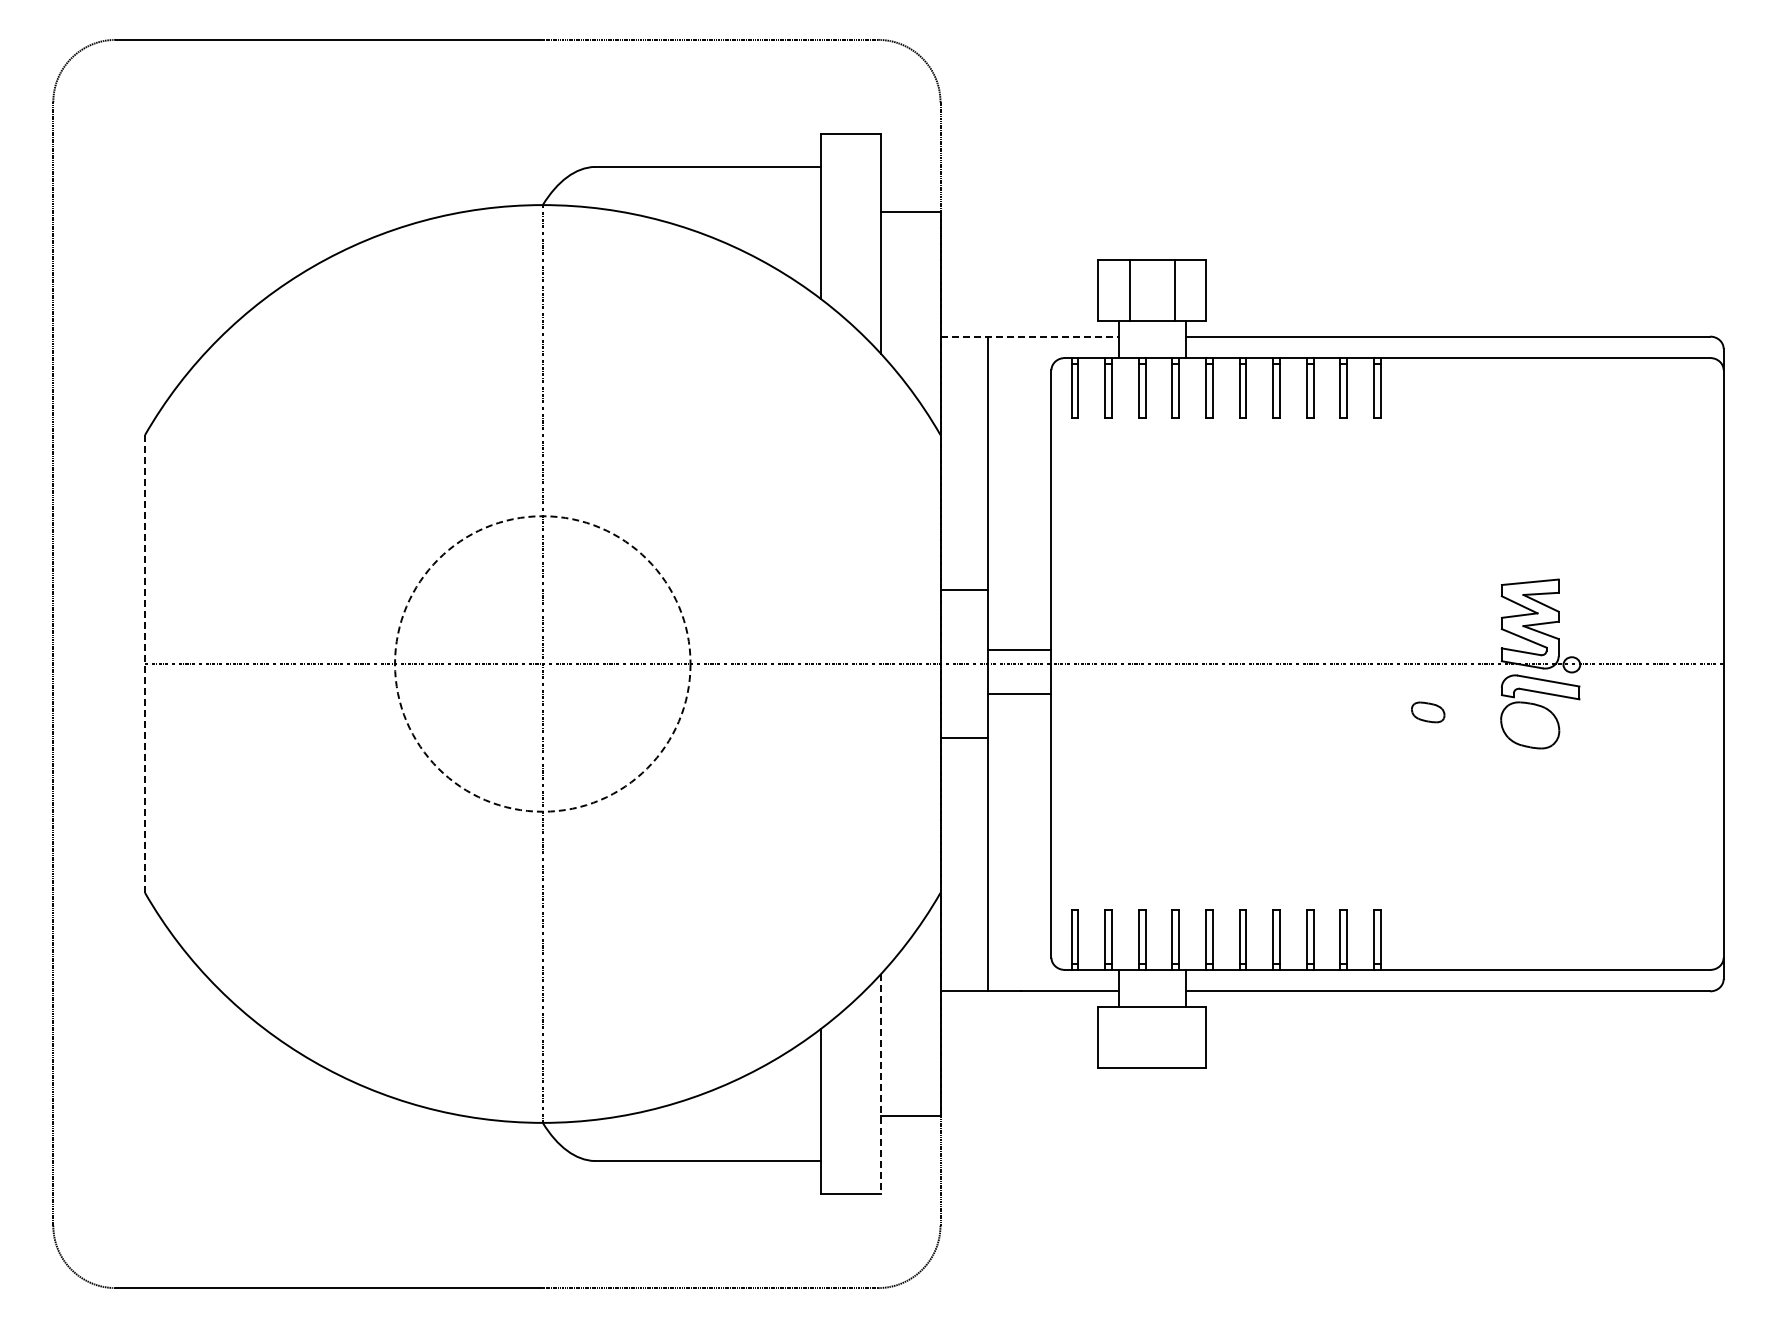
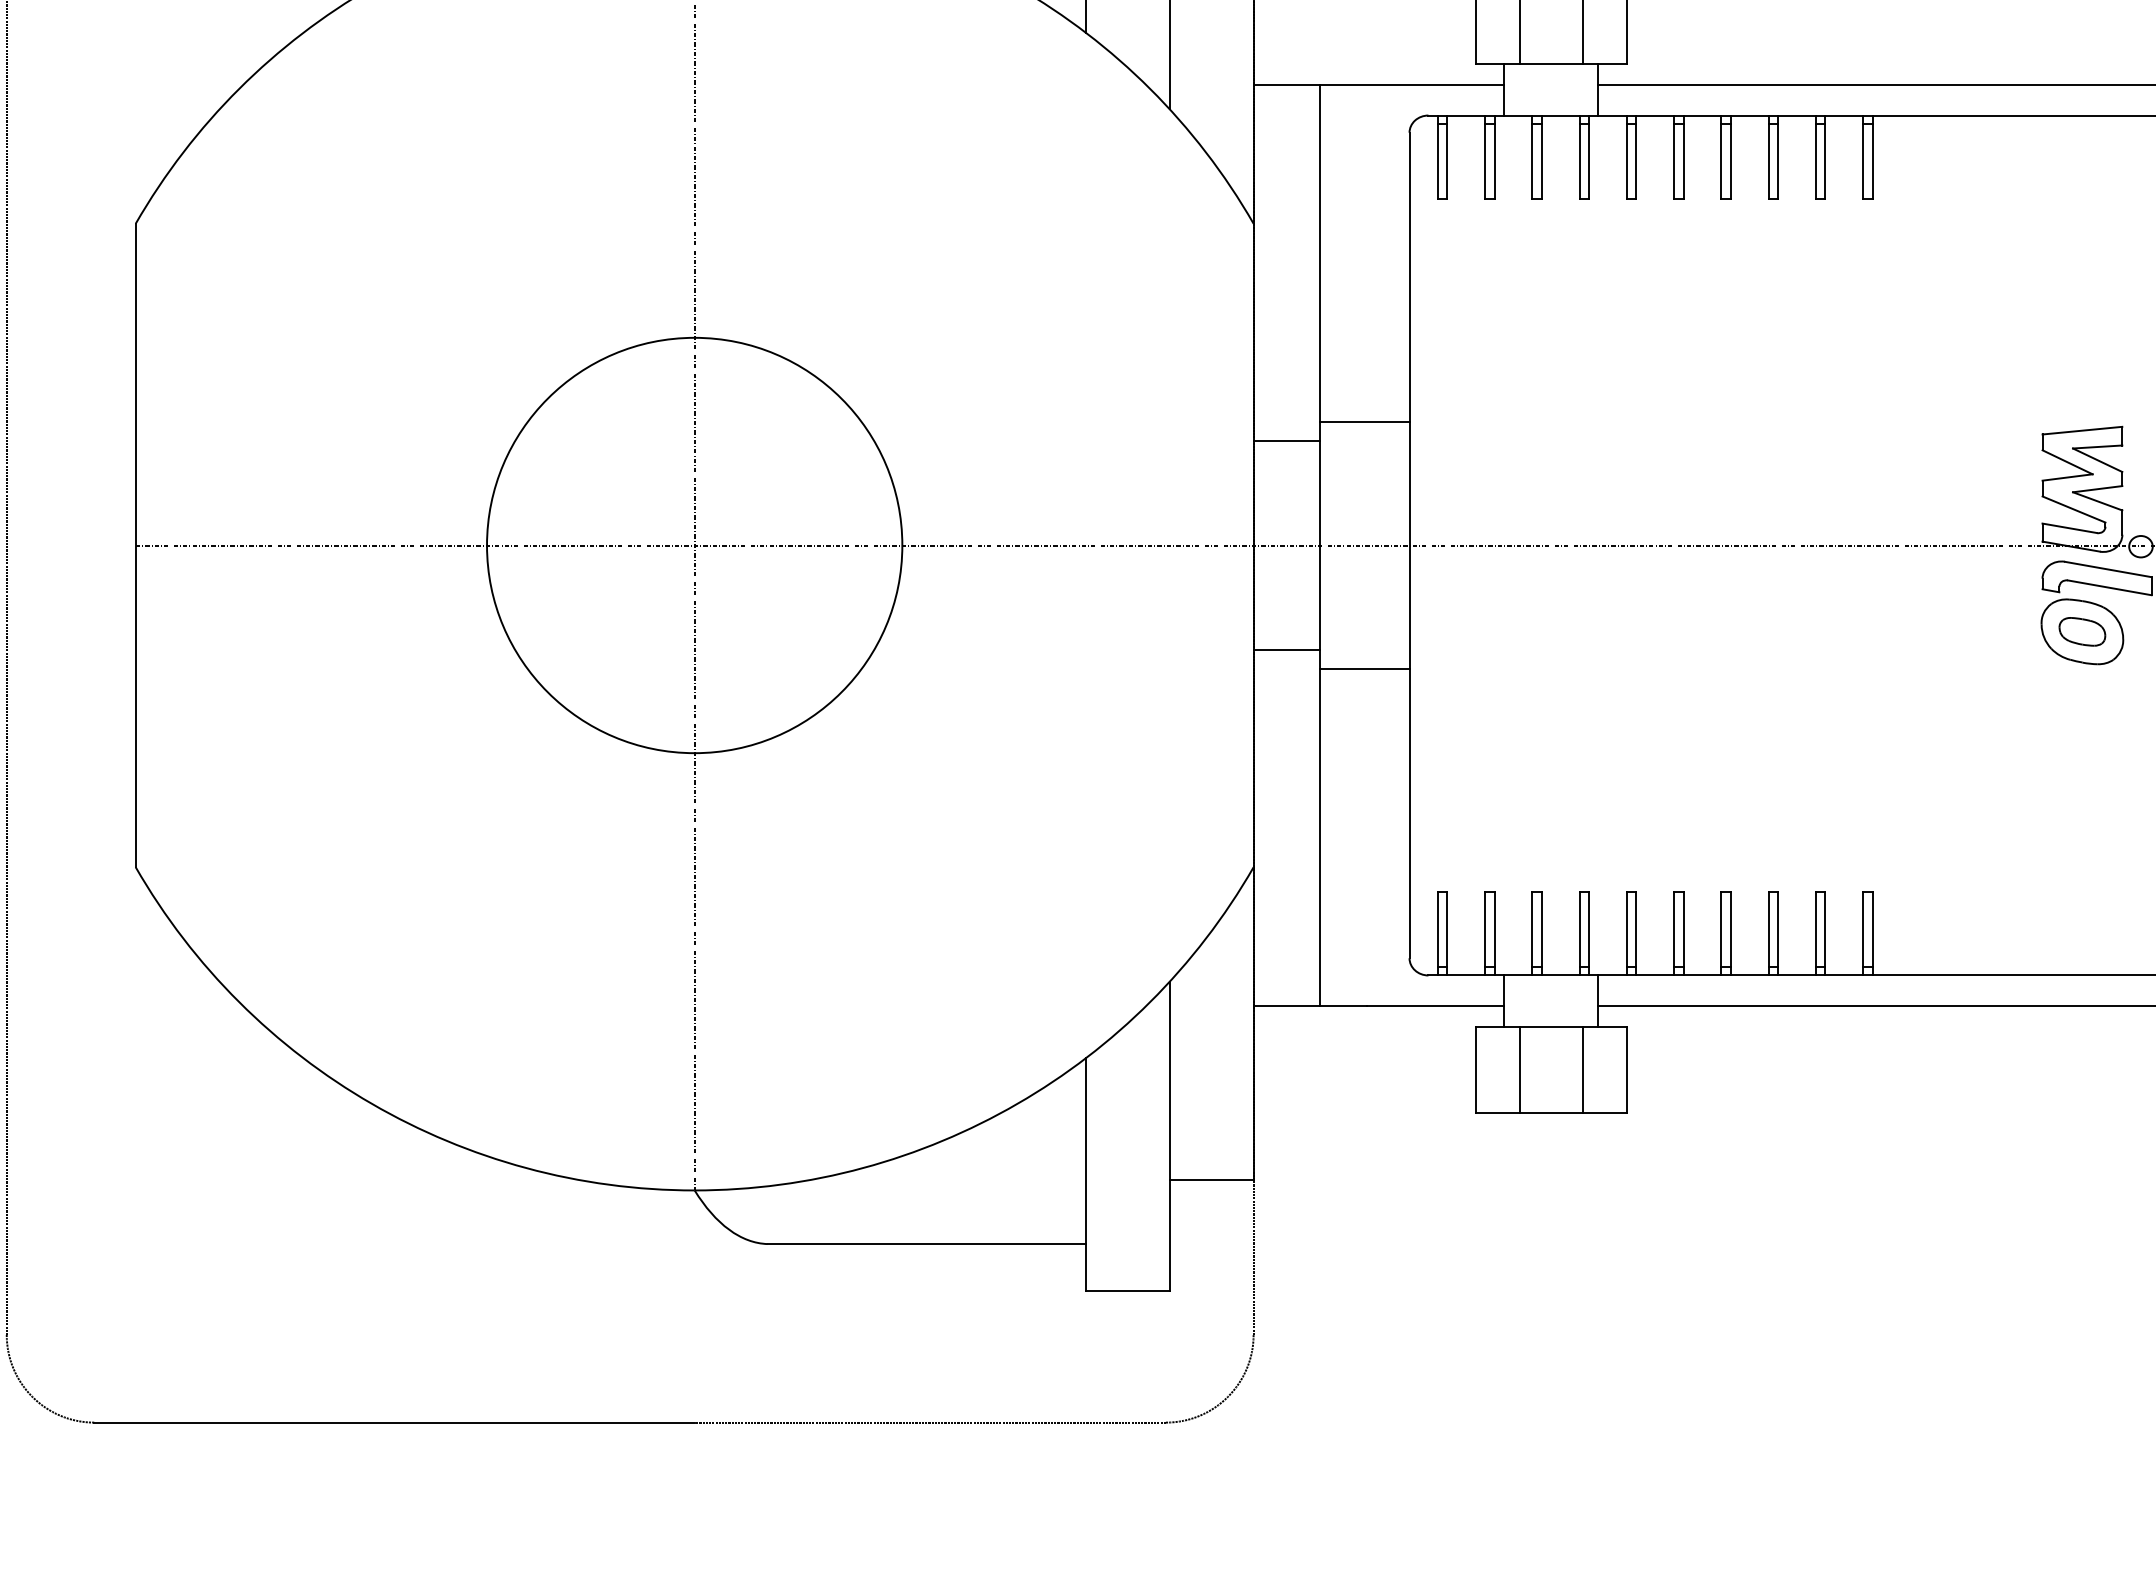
line: (1030, 336) -> (1380, 85), dashed -> solid
line: (1019, 650) -> (1364, 422), moved
circle: (542, 663) -> (694, 544), dashed -> solid
line: (145, 664) -> (136, 546), dashed -> solid
line: (1019, 693) -> (1364, 668), moved
part: (1428, 712) -> (2082, 631), moved
line: (1130, 1036) -> (1520, 1069), added
line: (1174, 1036) -> (1582, 1069), added
line: (880, 1084) -> (1169, 1136), dashed -> solid

